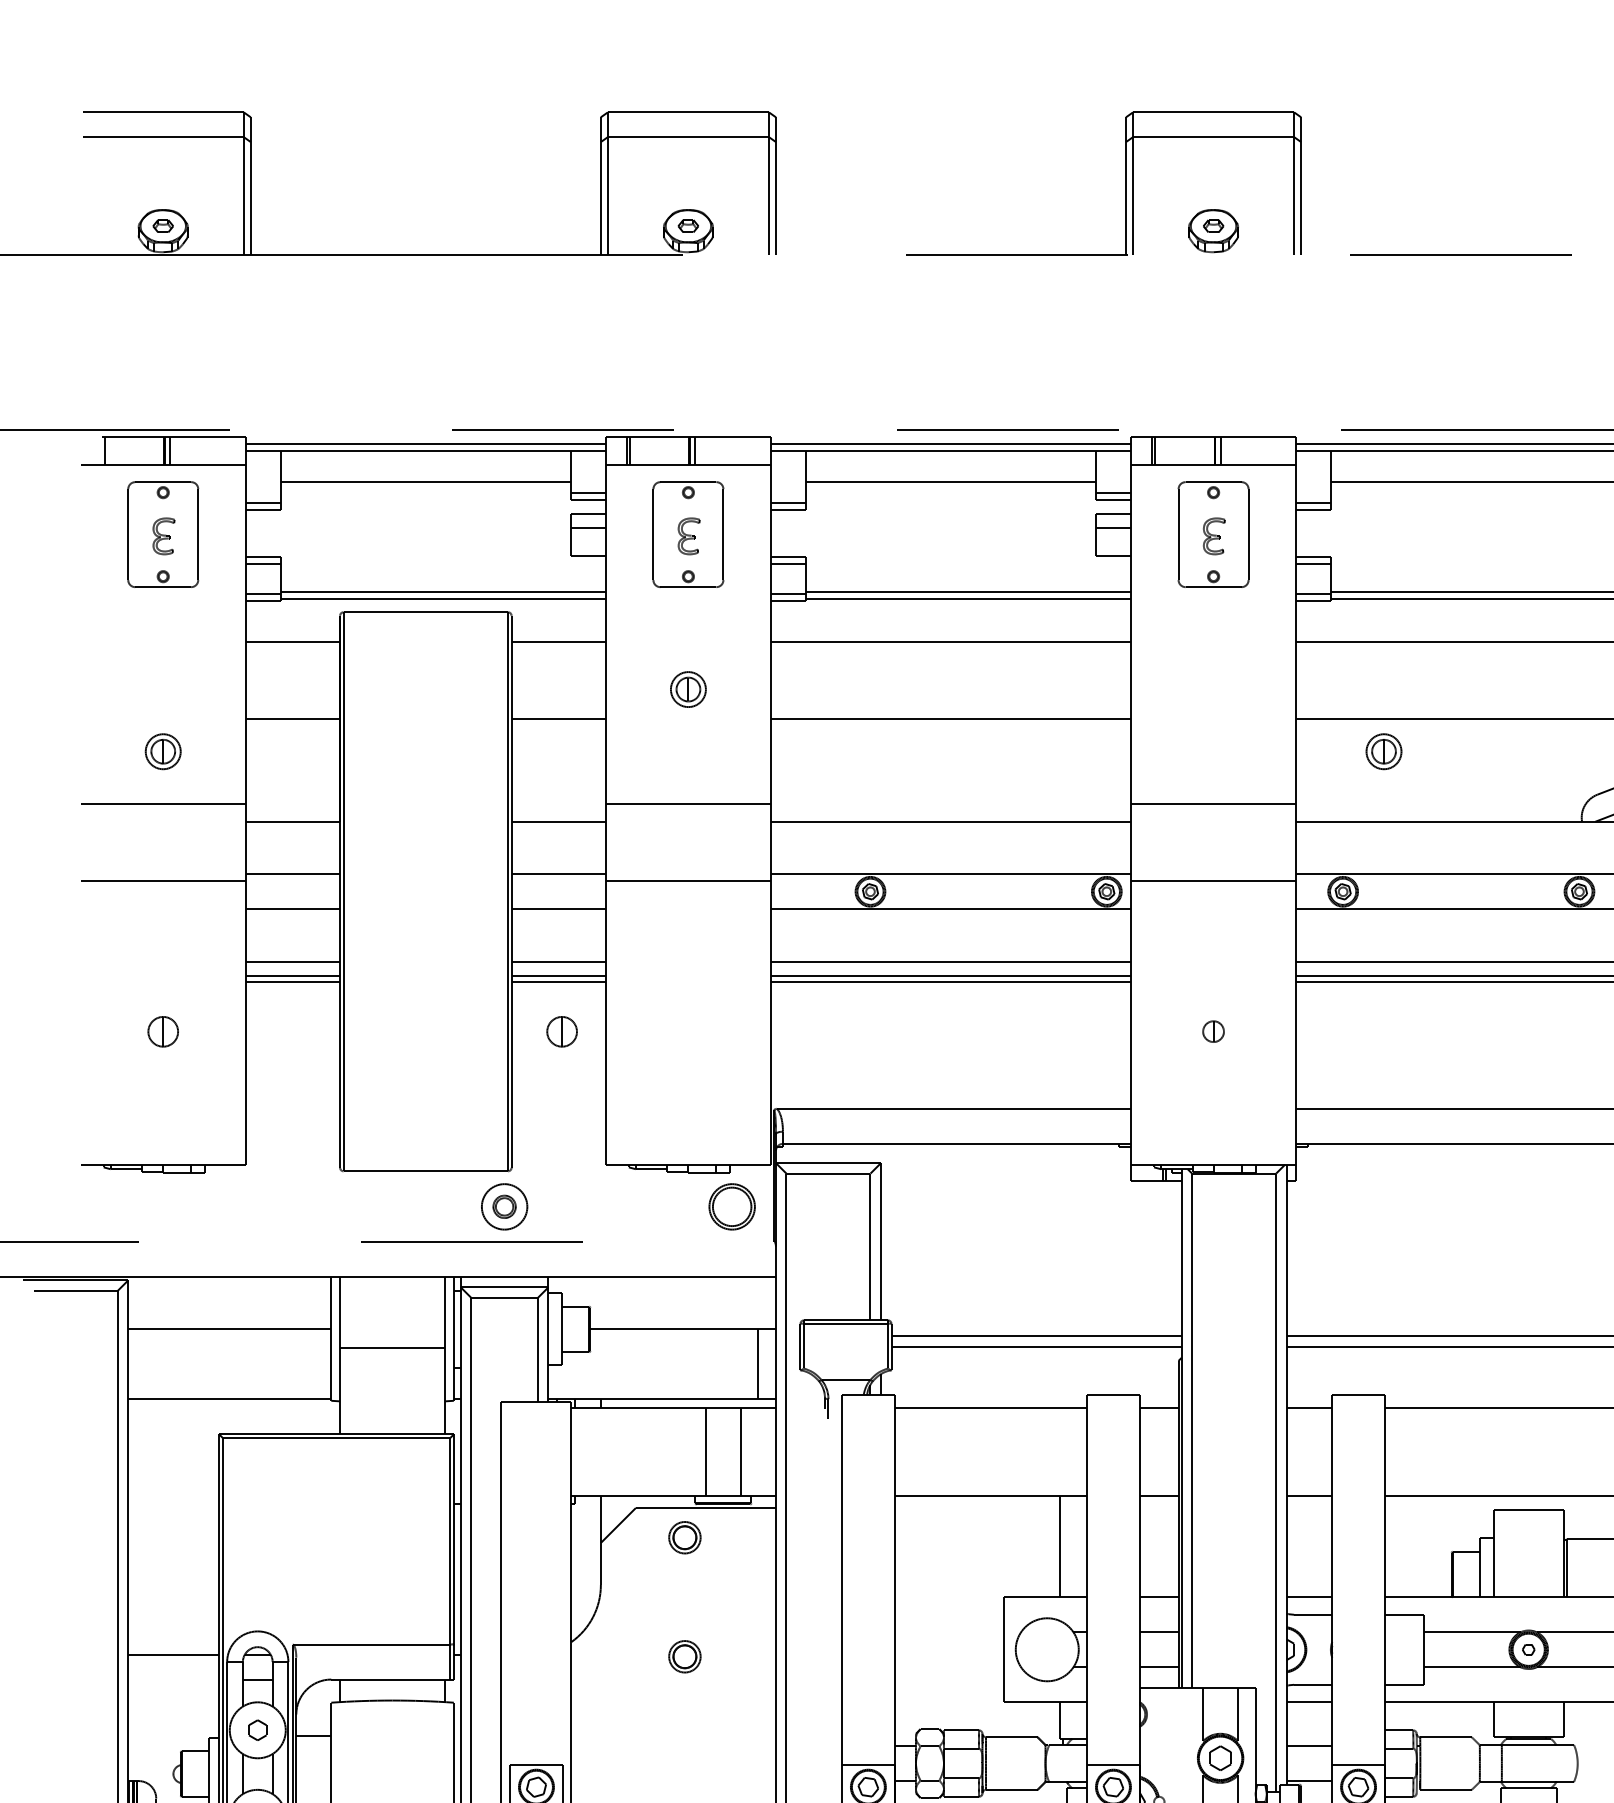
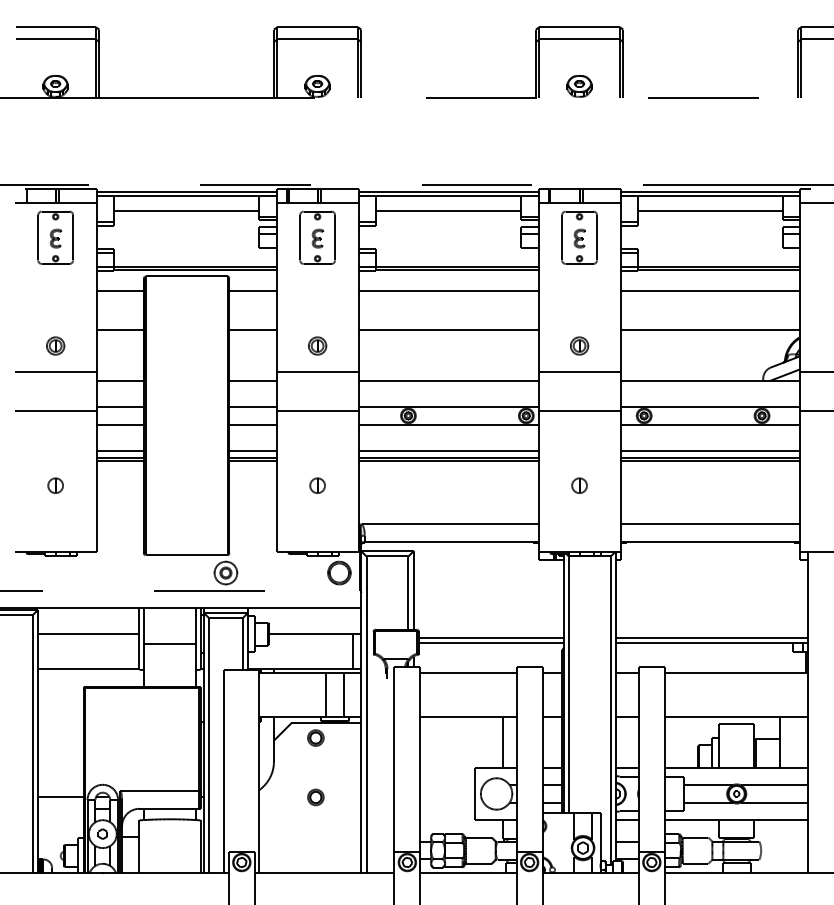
part: (688, 688) -> (317, 345), moved
part: (1383, 750) -> (579, 345), moved
part: (561, 1031) -> (317, 485), moved
part: (1213, 1031) -> (579, 485), size x1.43

